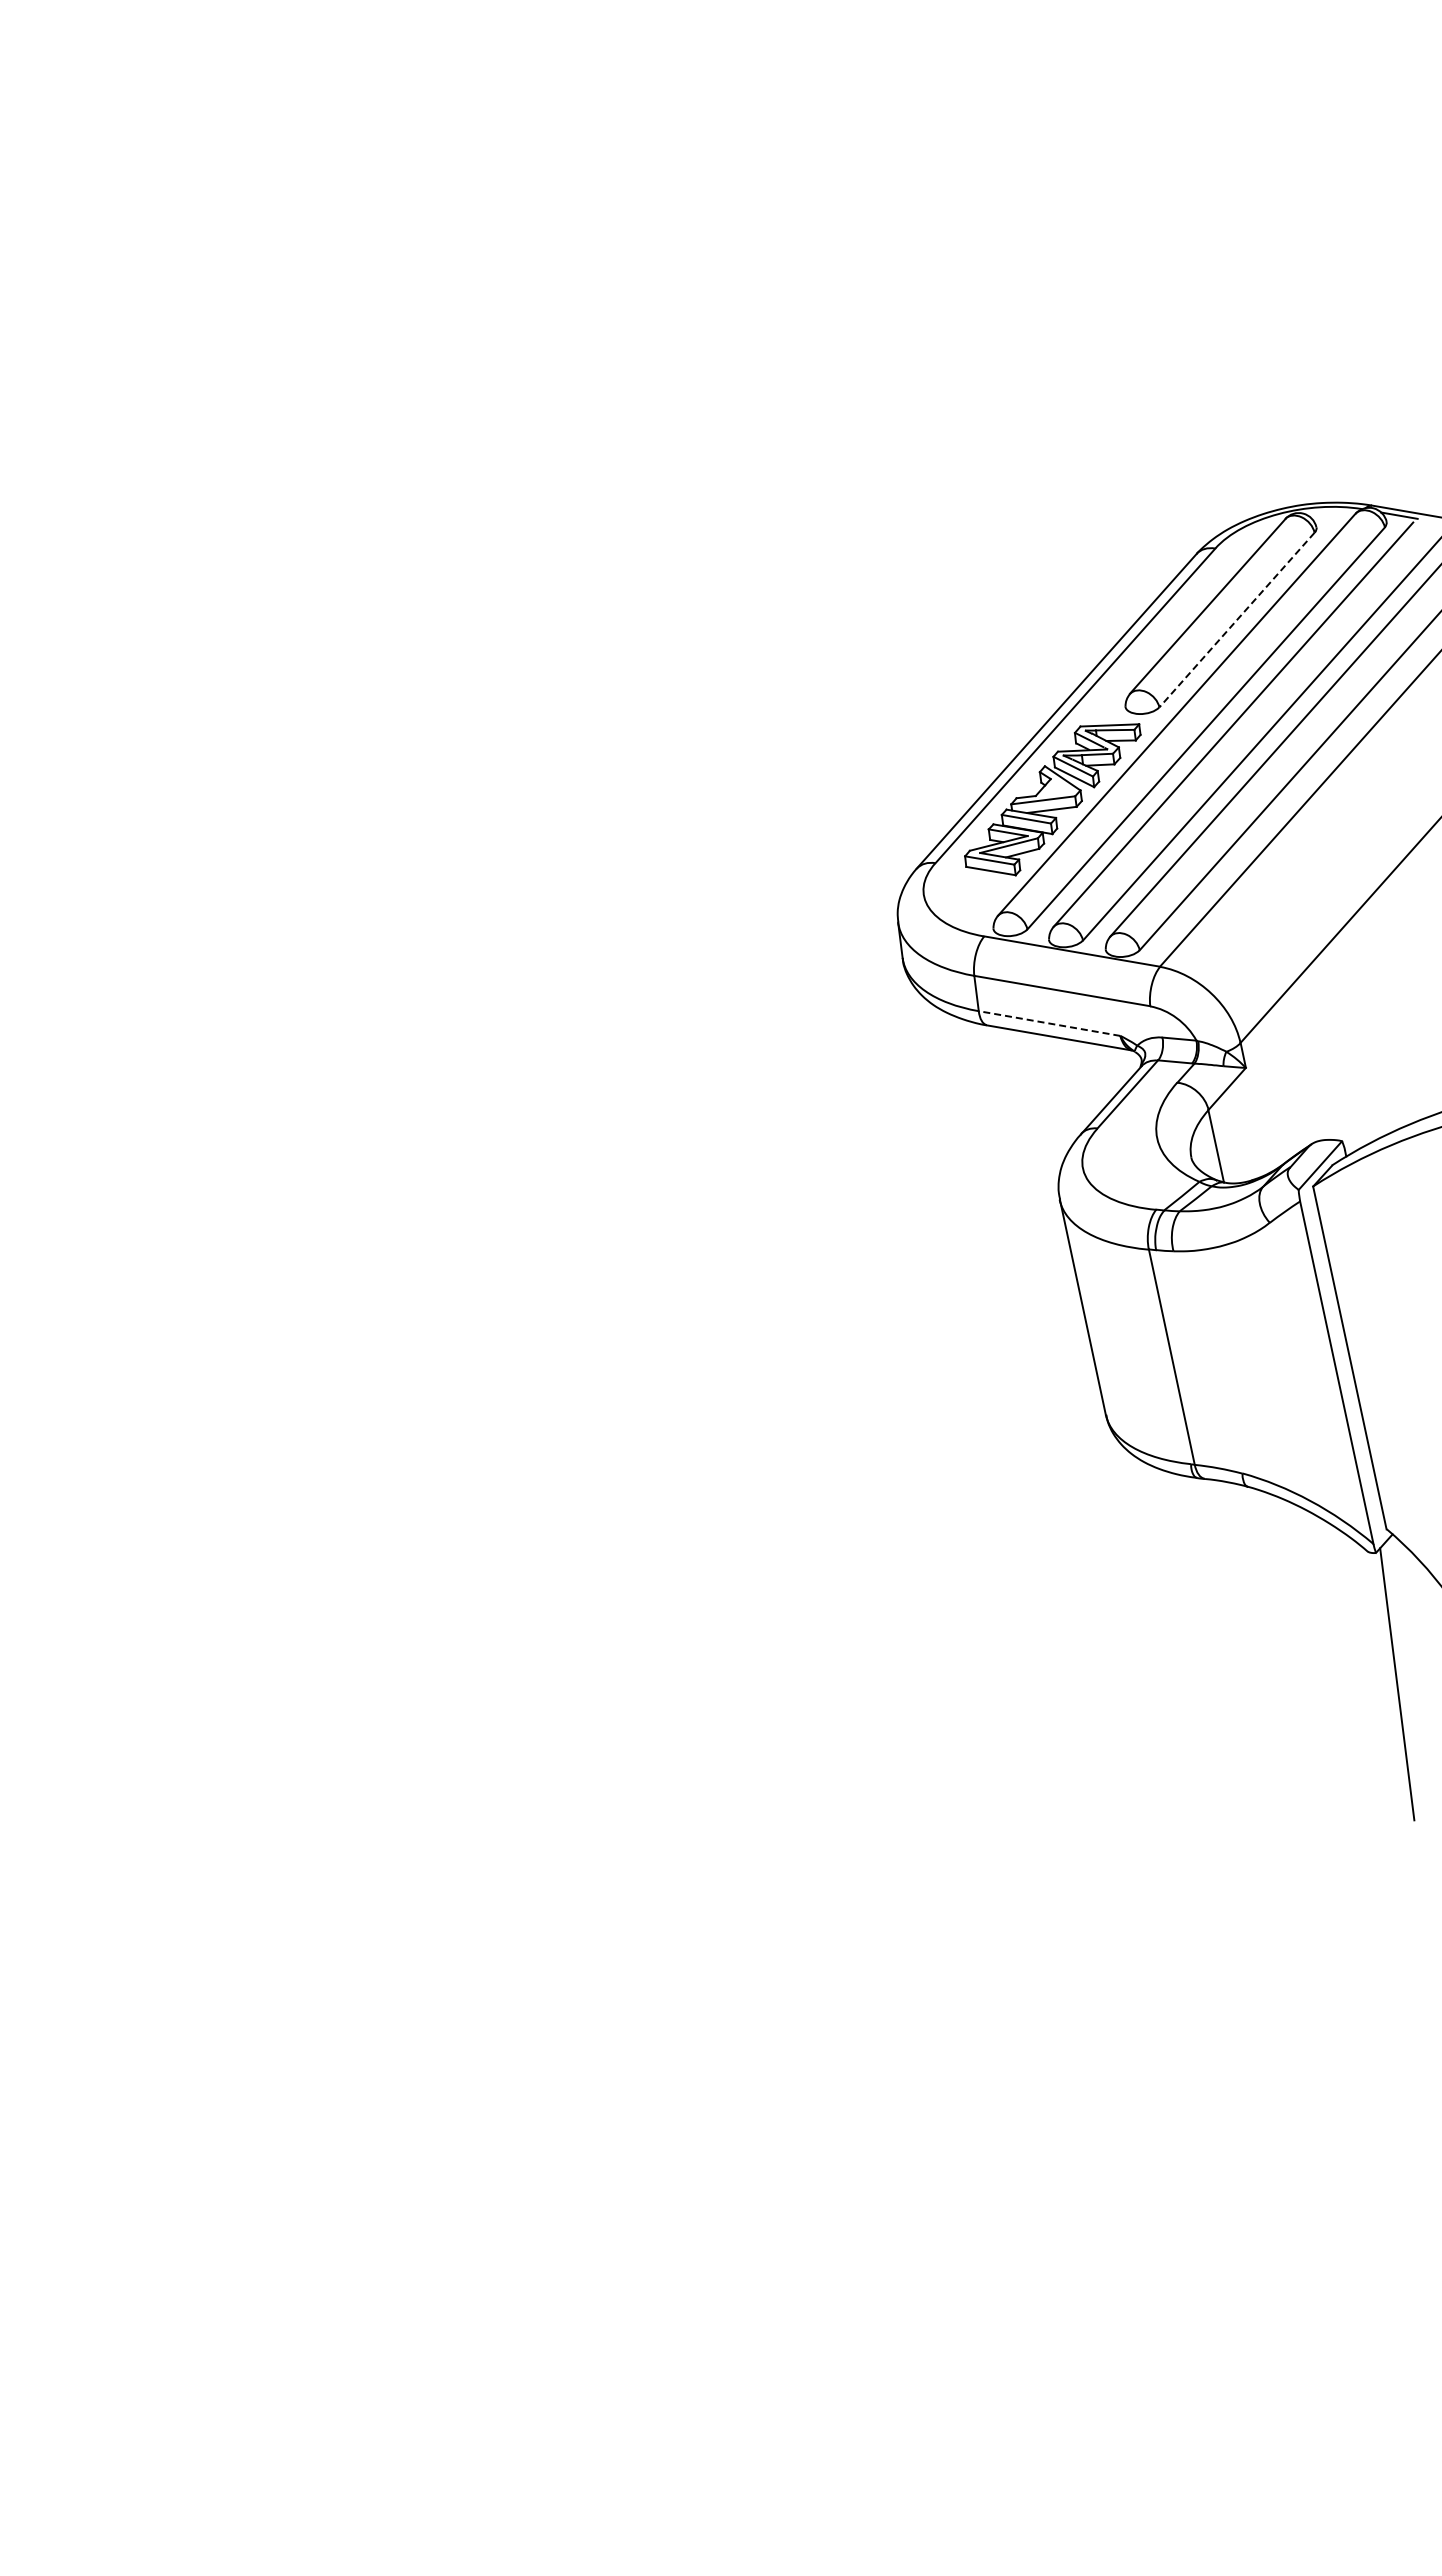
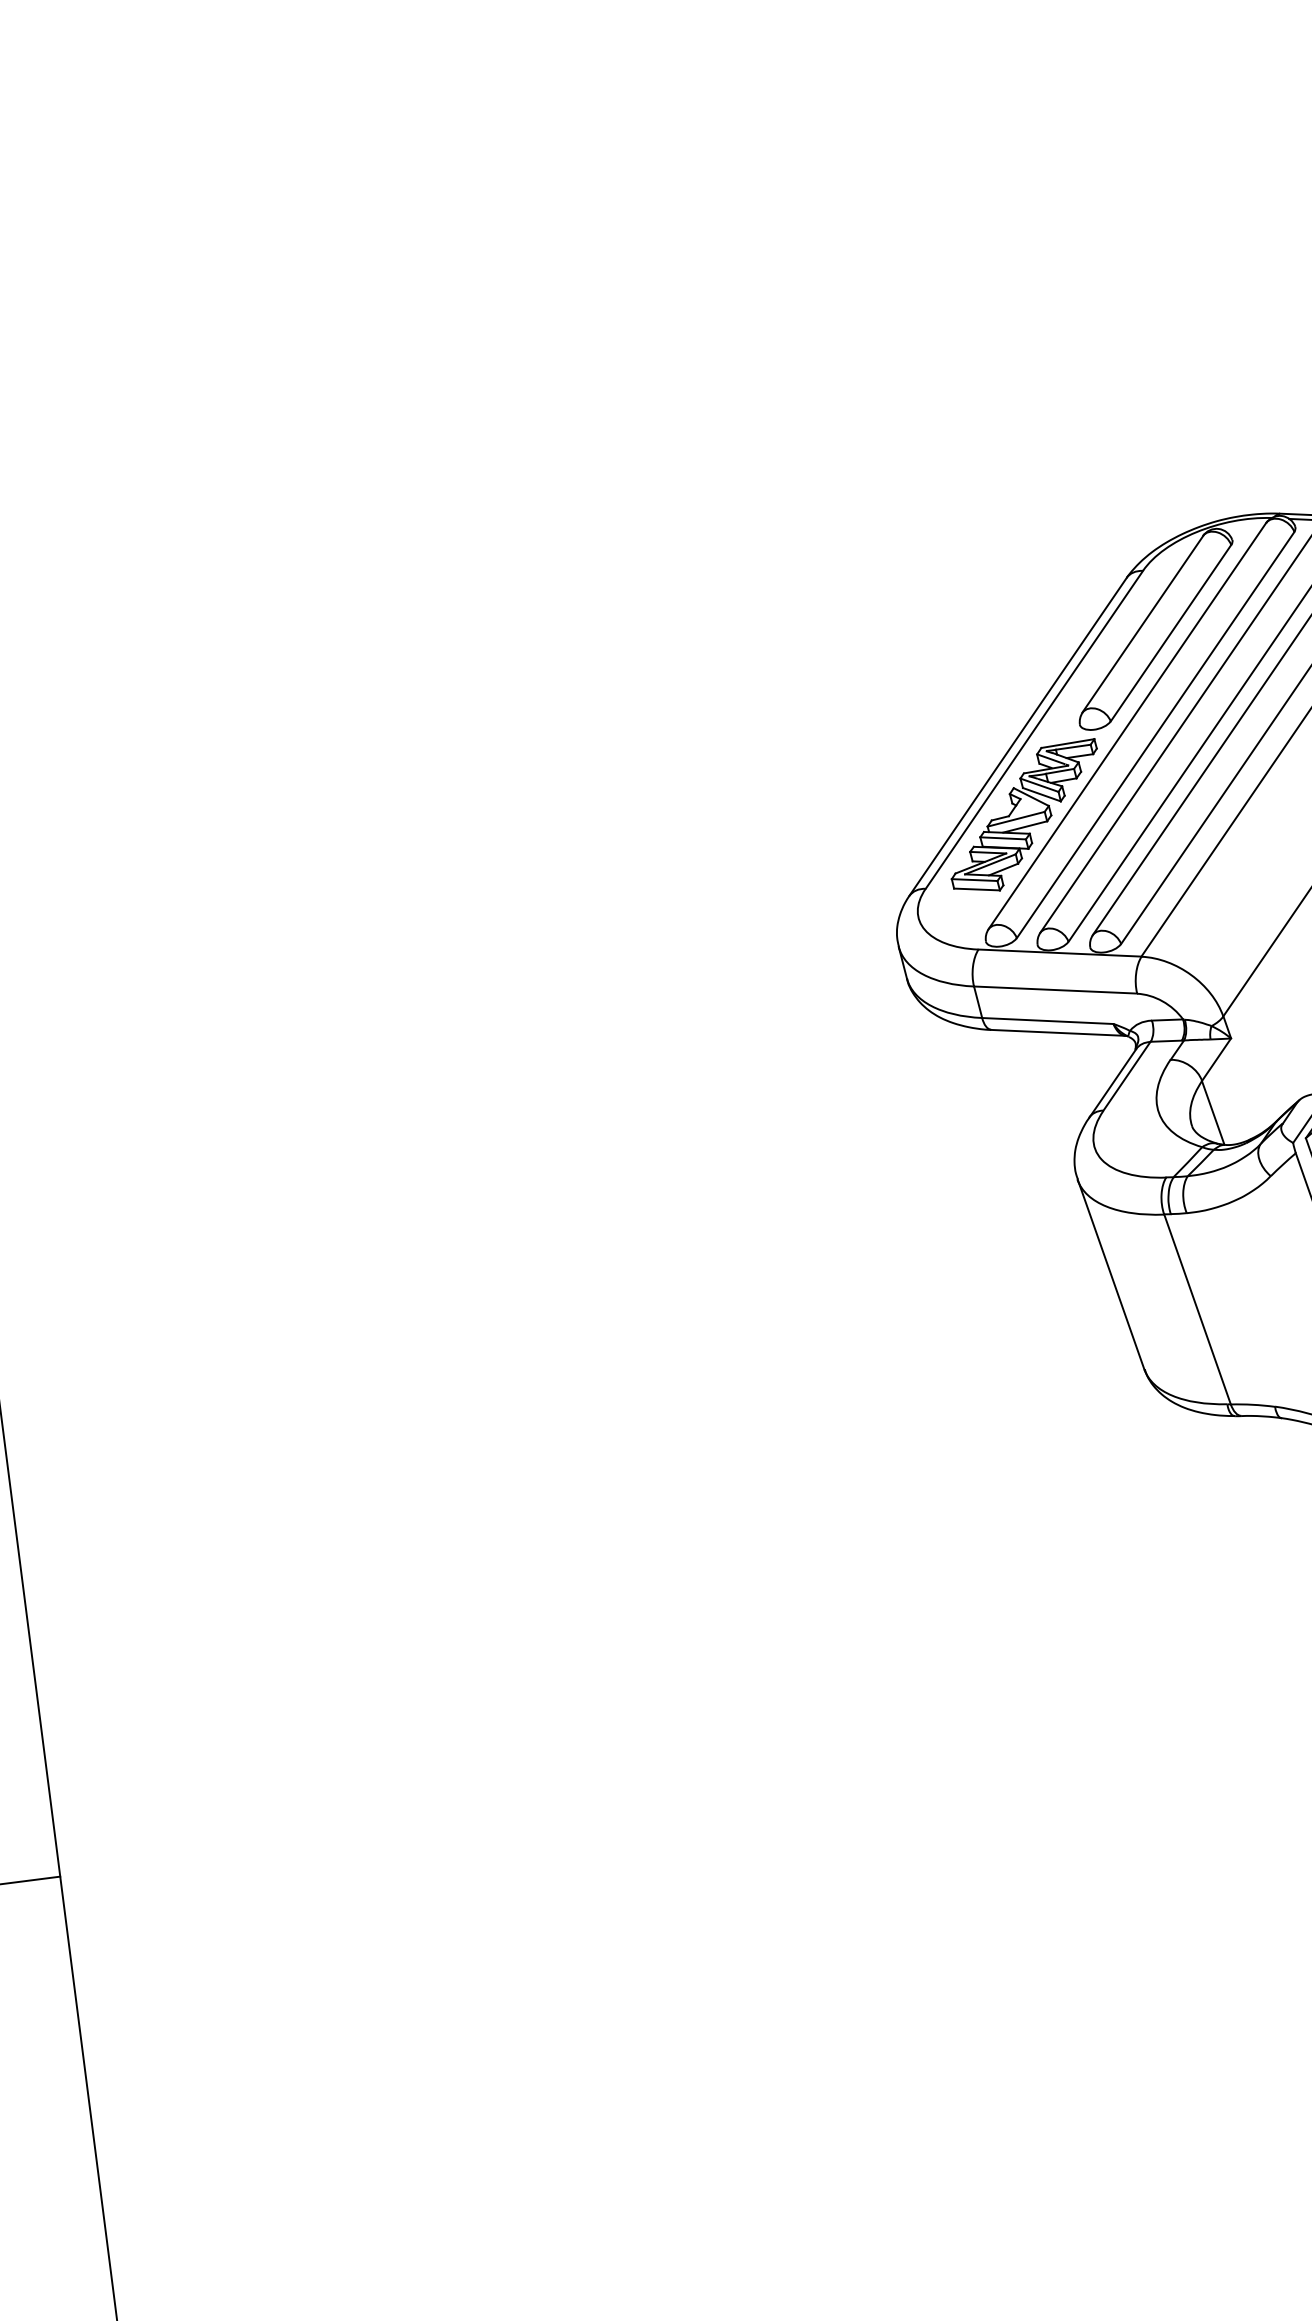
line: (1237, 620) -> (1171, 633), dashed -> solid
line: (1049, 1023) -> (1047, 1020), dashed -> solid

